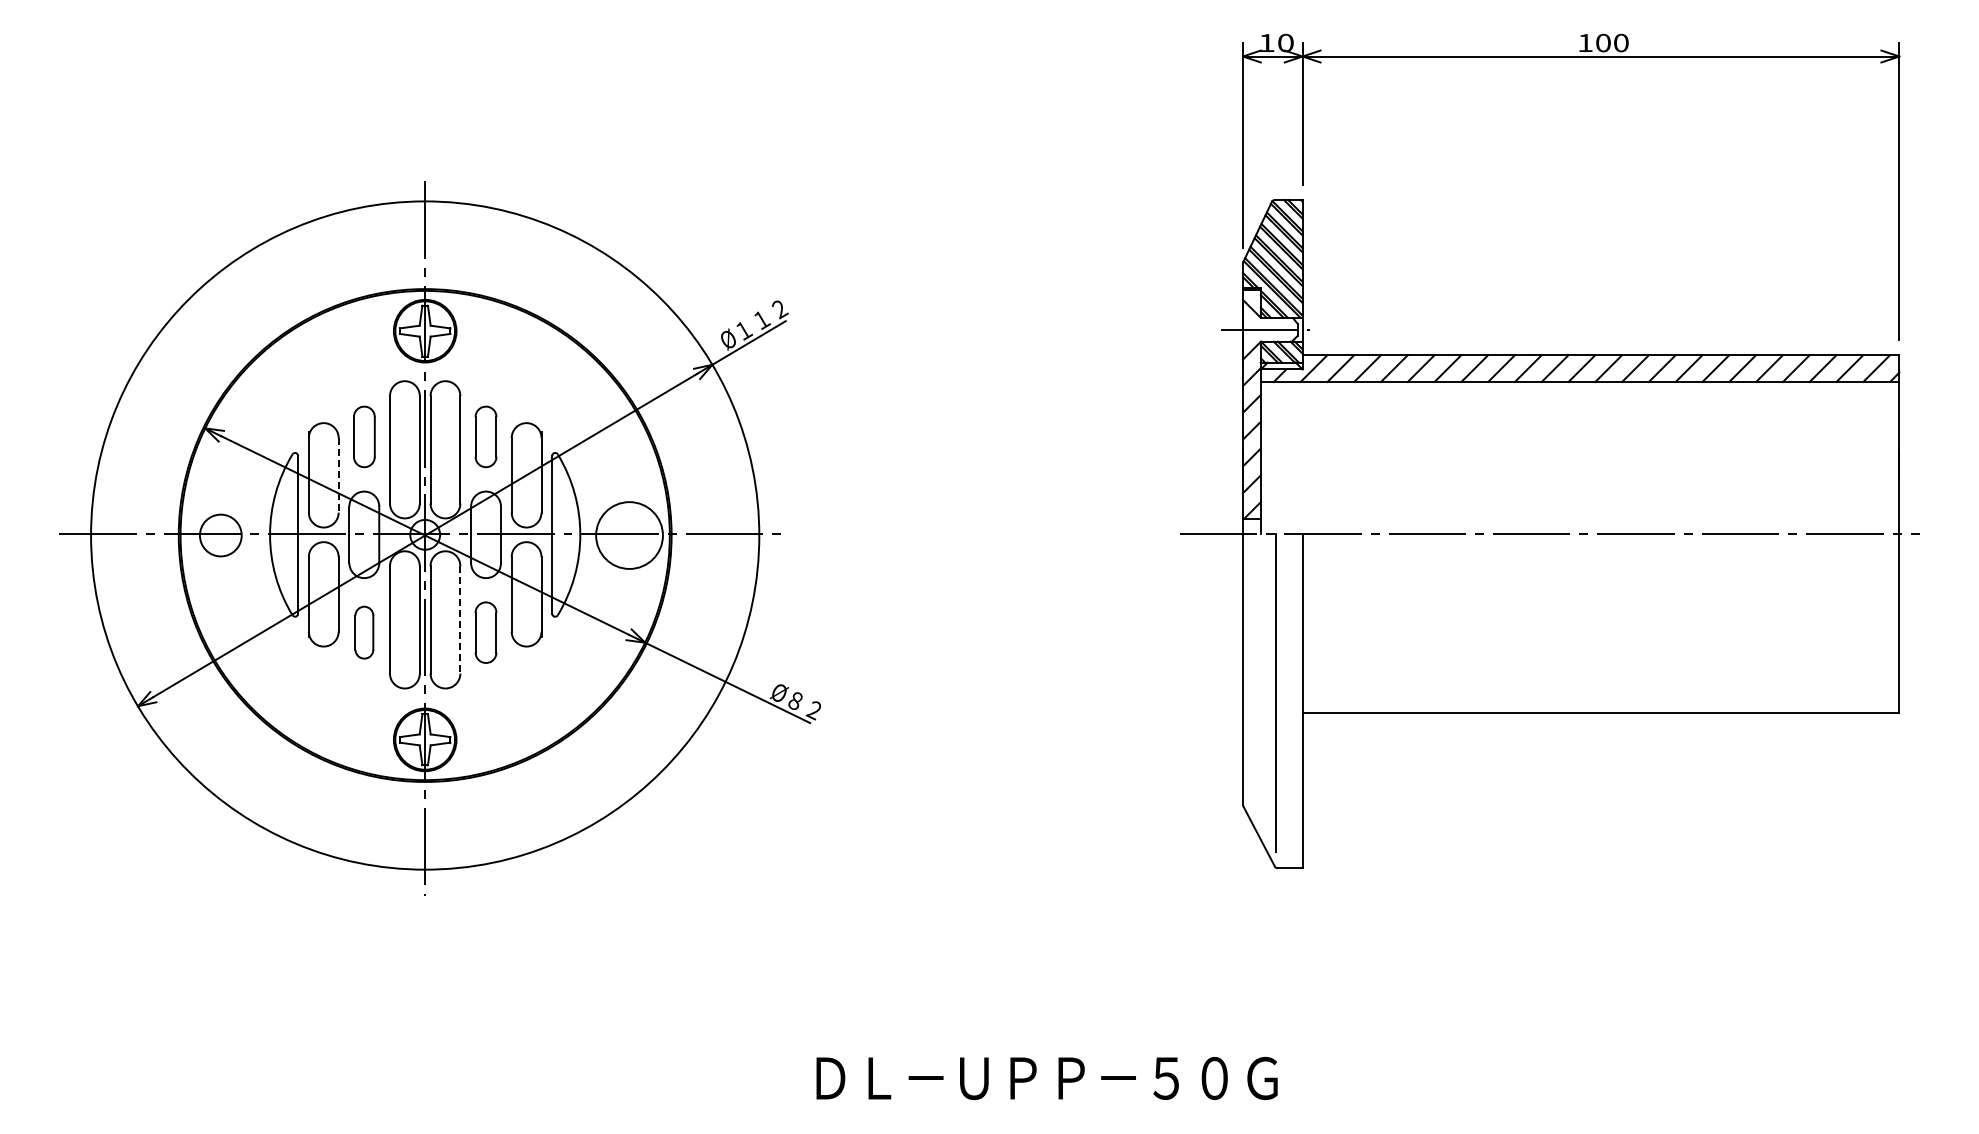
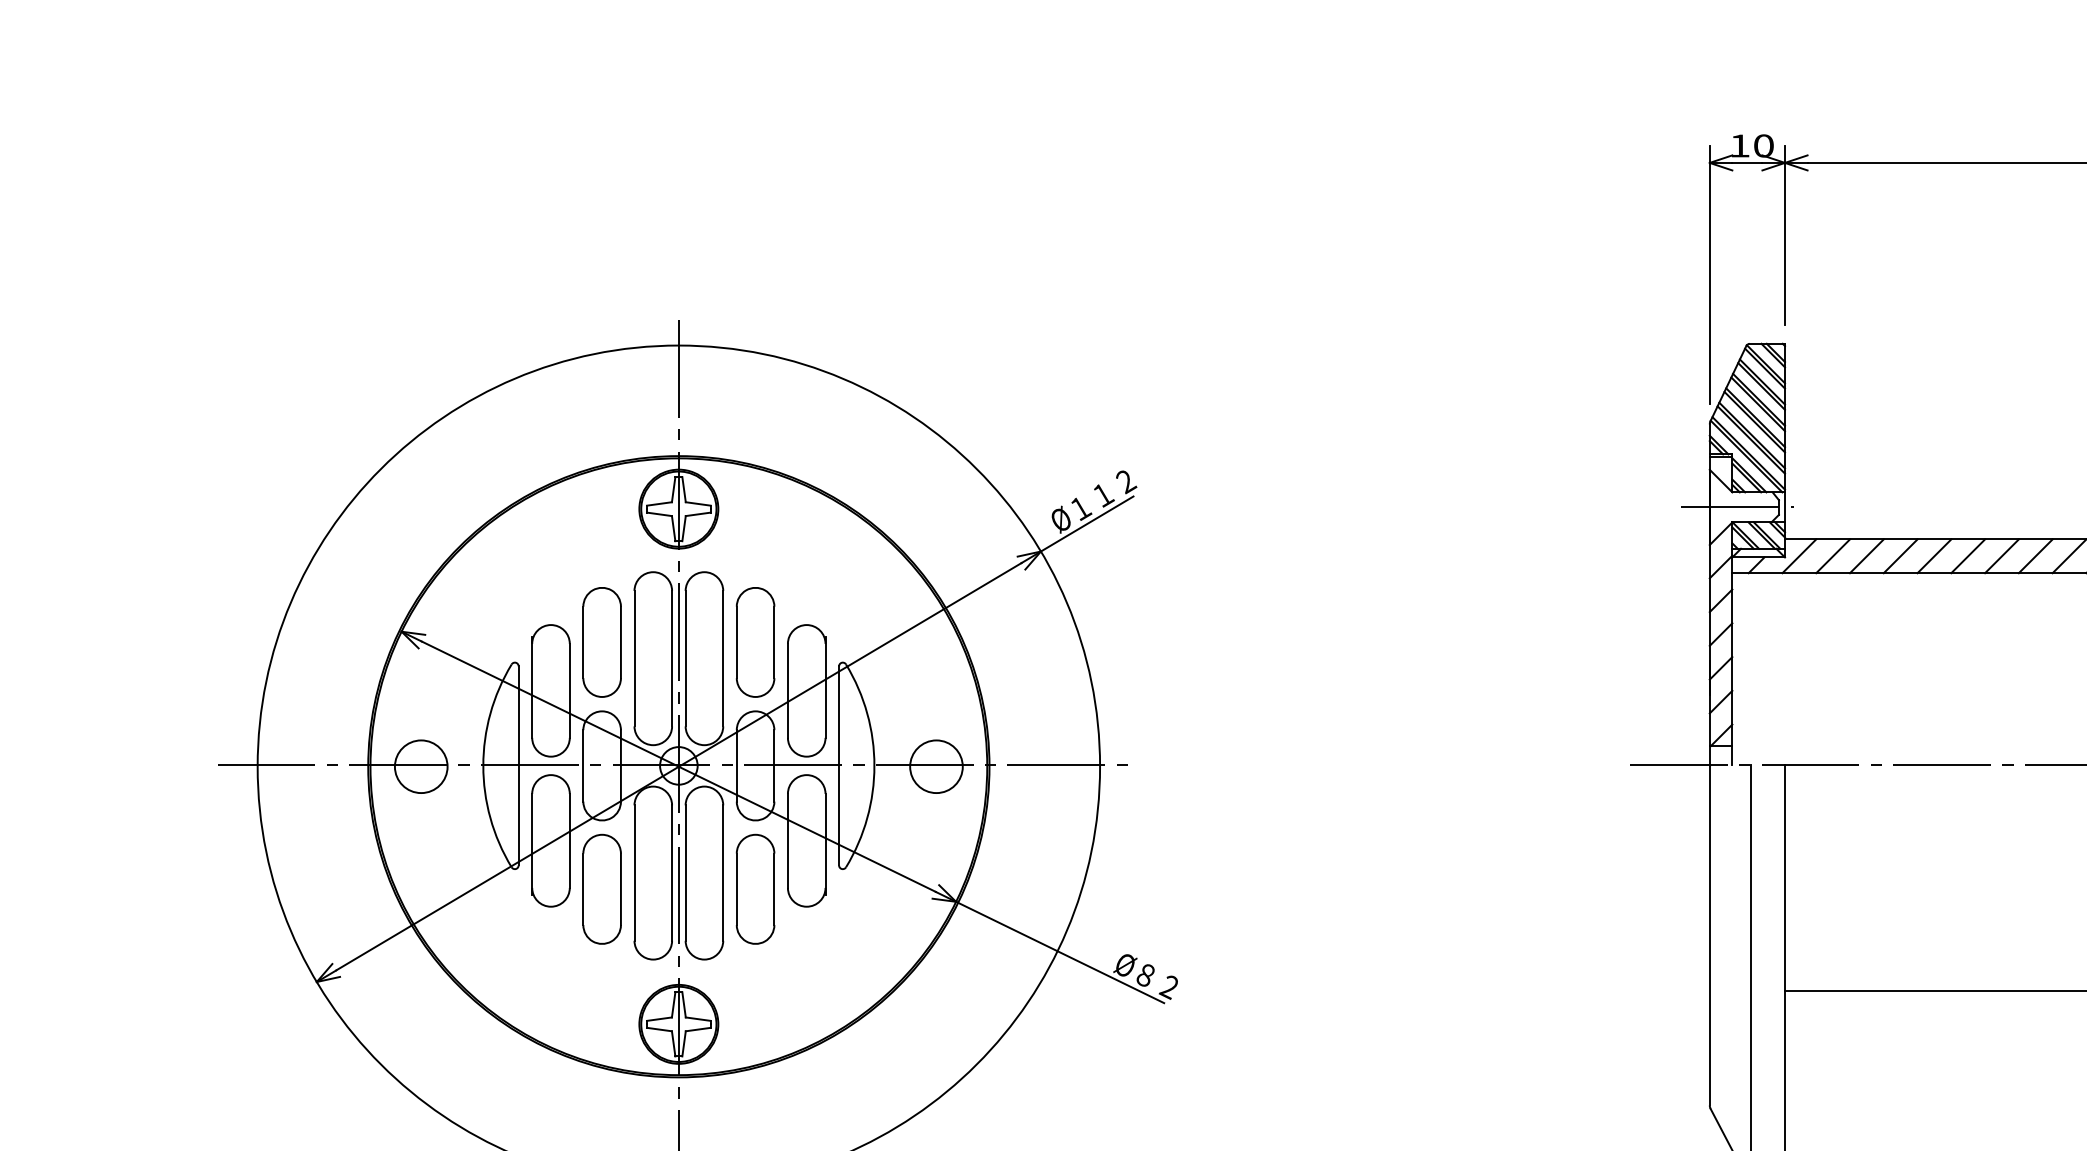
part: (364, 436) -> (602, 641), size x1.43
part: (485, 436) -> (754, 641), size x1.43
line: (338, 475) -> (569, 691), dashed -> solid
circle: (629, 535) -> (936, 766), size x0.62
line: (460, 619) -> (723, 872), dashed -> solid
part: (364, 632) -> (602, 888), size x1.67
part: (485, 632) -> (754, 888), size x1.43

